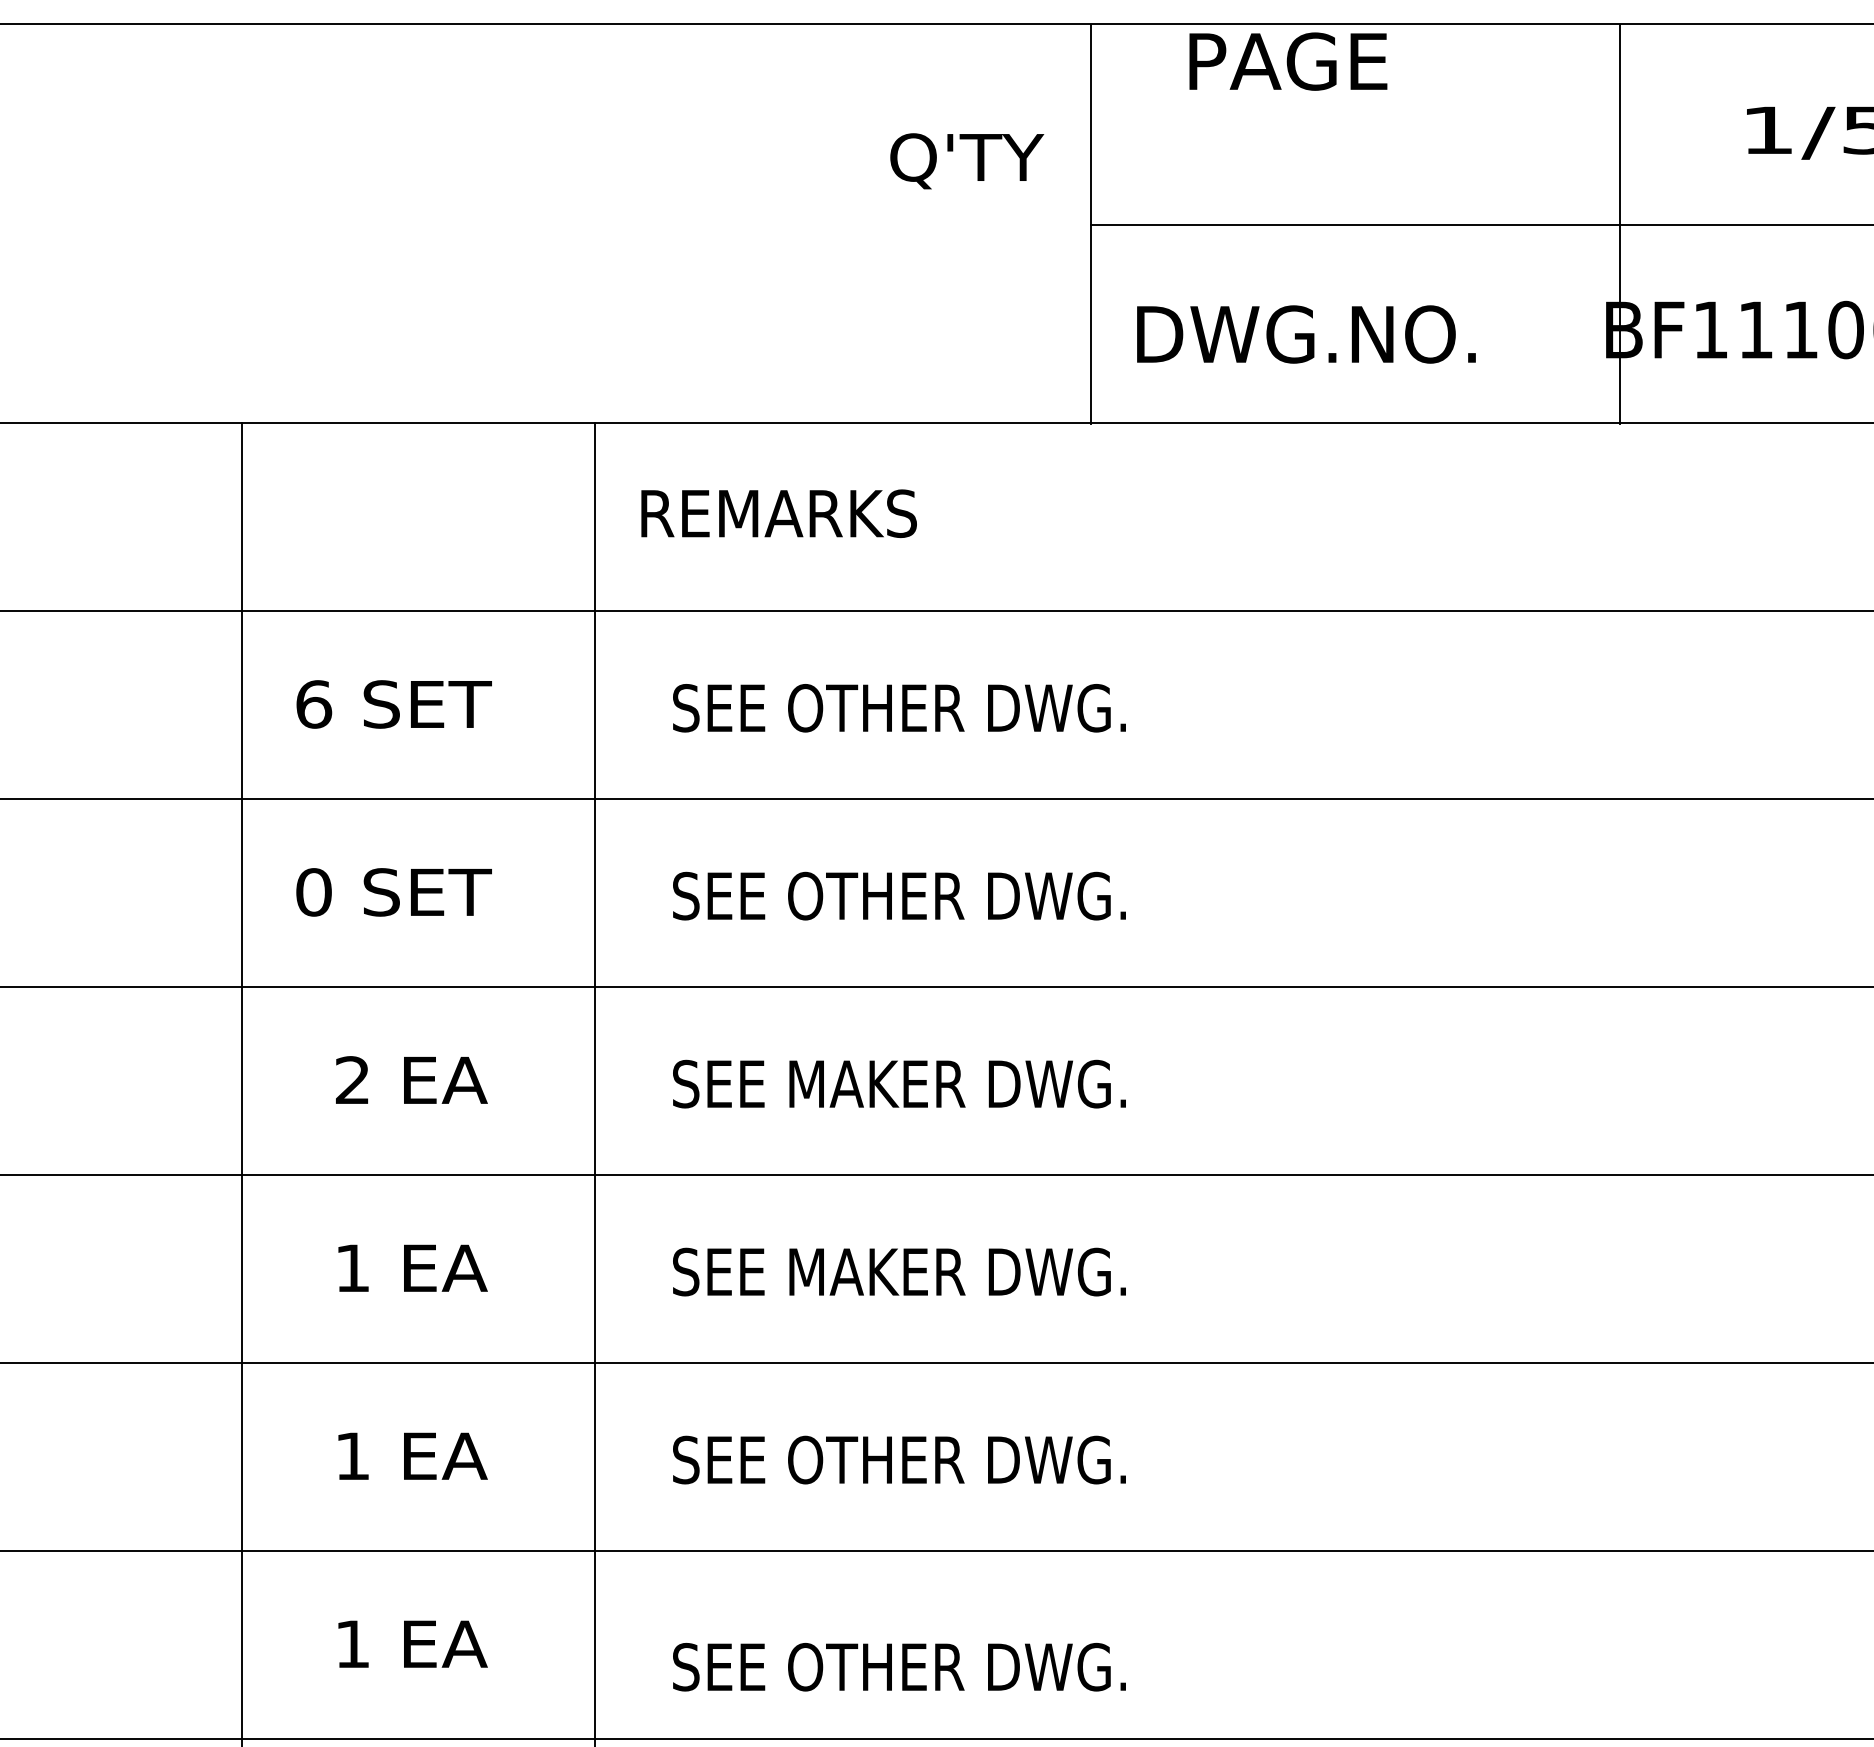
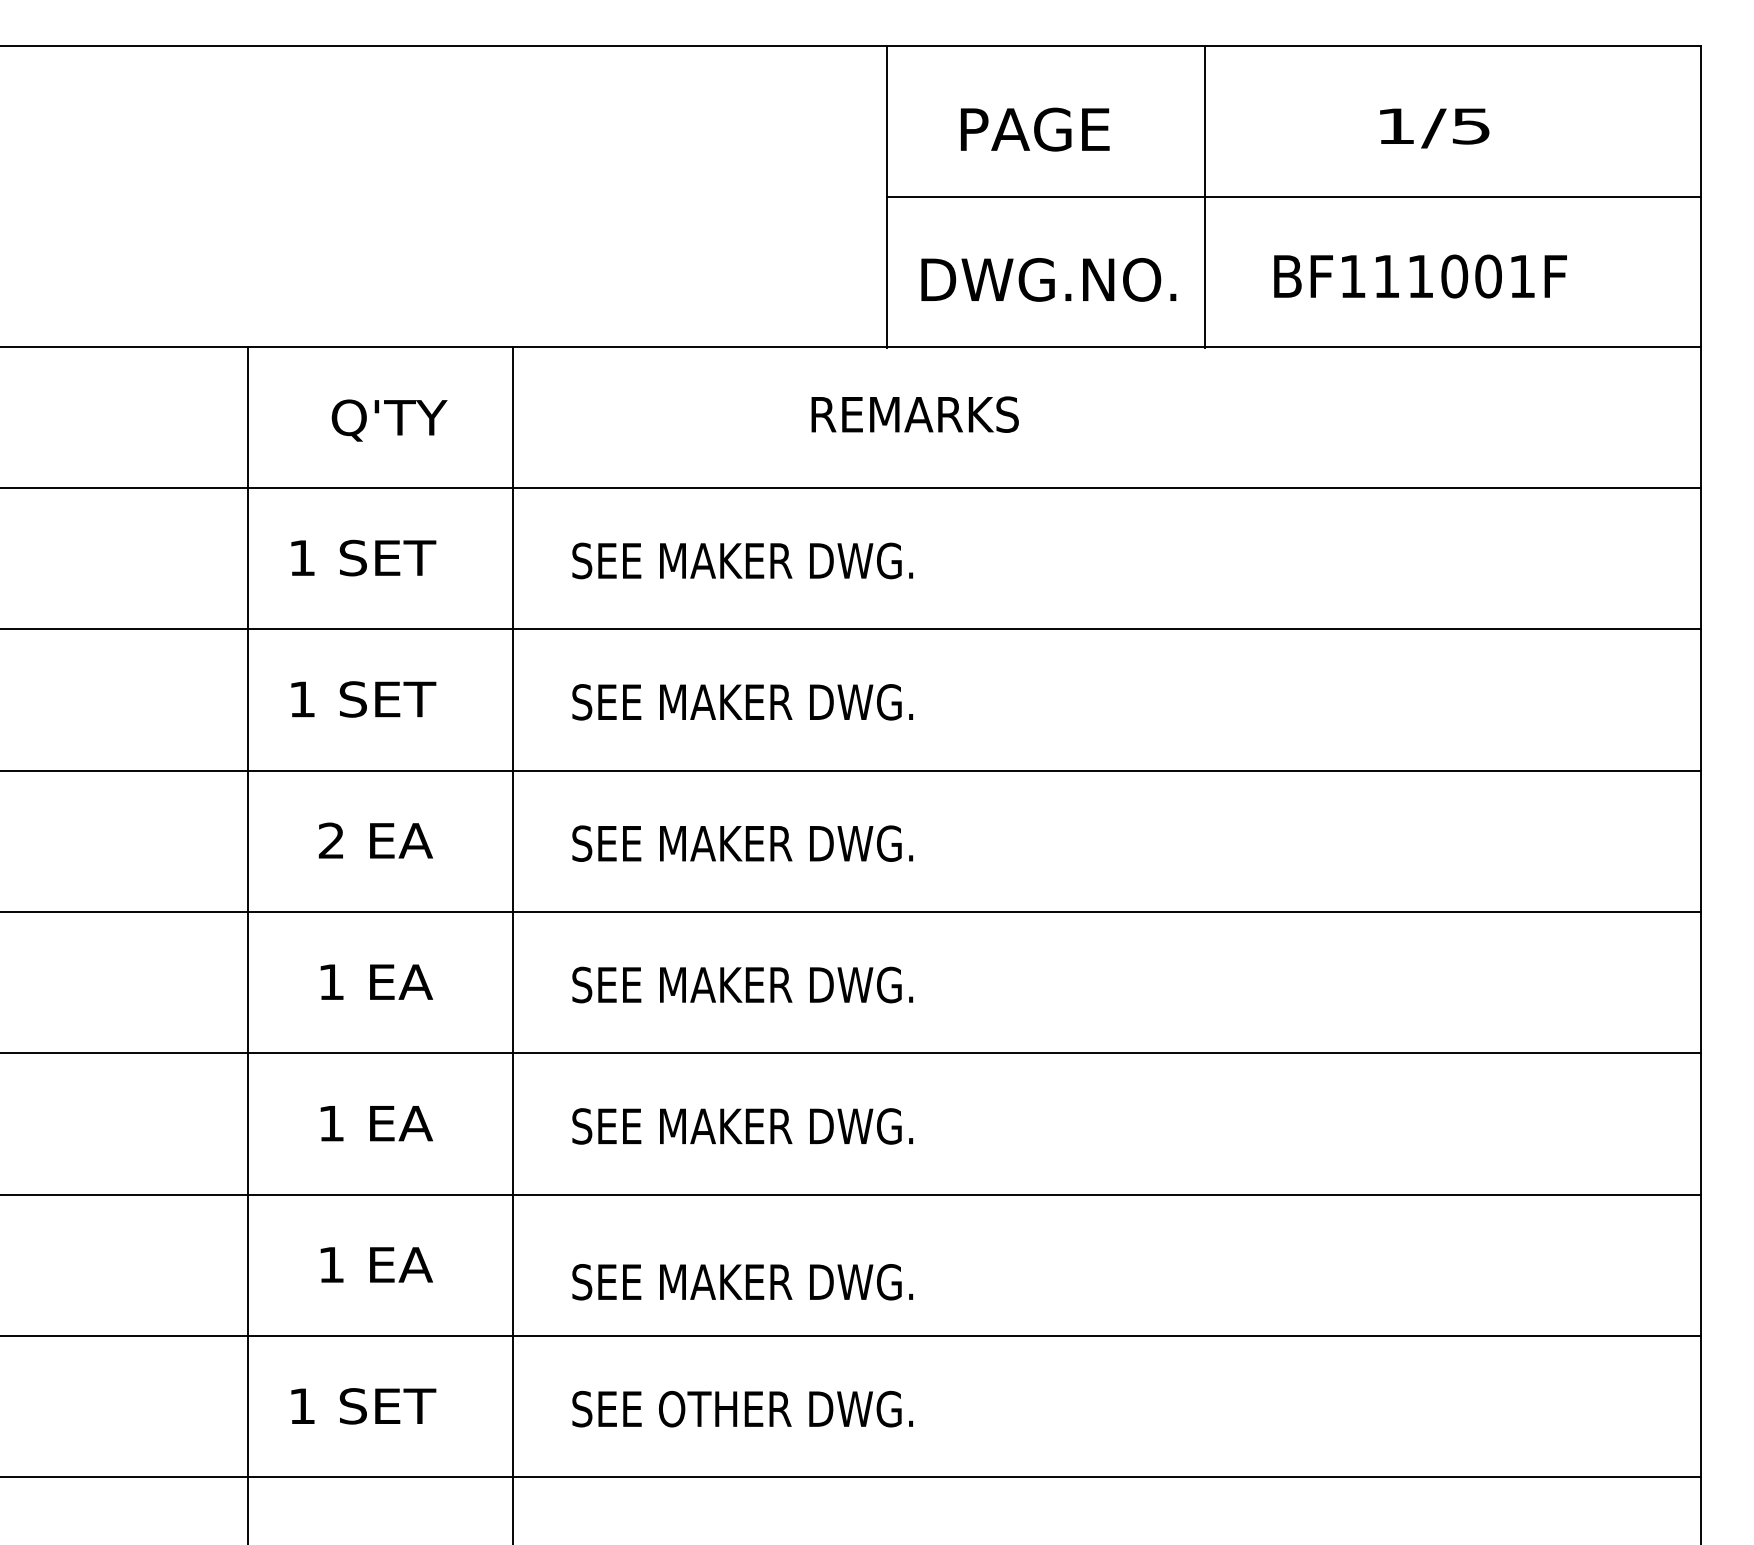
text: (1288, 61) -> (1035, 129), moved
text: (966, 161) -> (389, 420), moved
line: (1619, 224) -> (1204, 197), moved
text: (778, 513) -> (914, 414), moved
text: (314, 703) -> (302, 557), 6 -> 1
text: (899, 707) -> (742, 560), SEE OTHER DWG. -> SEE MAKER DWG.
text: (314, 892) -> (302, 699), 0 -> 1
text: (899, 896) -> (742, 702), SEE OTHER DWG. -> SEE MAKER DWG.
text: (899, 1460) -> (742, 1126), SEE OTHER DWG. -> SEE MAKER DWG.
text: (899, 1667) -> (742, 1282), SEE OTHER DWG. -> SEE MAKER DWG.

